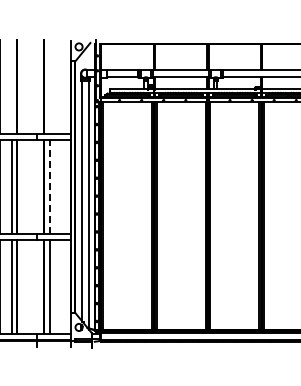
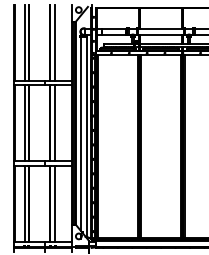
line: (12, 87) -> (25, 42), added
line: (49, 87) -> (54, 42), added
line: (49, 187) -> (54, 123), dashed -> solid

